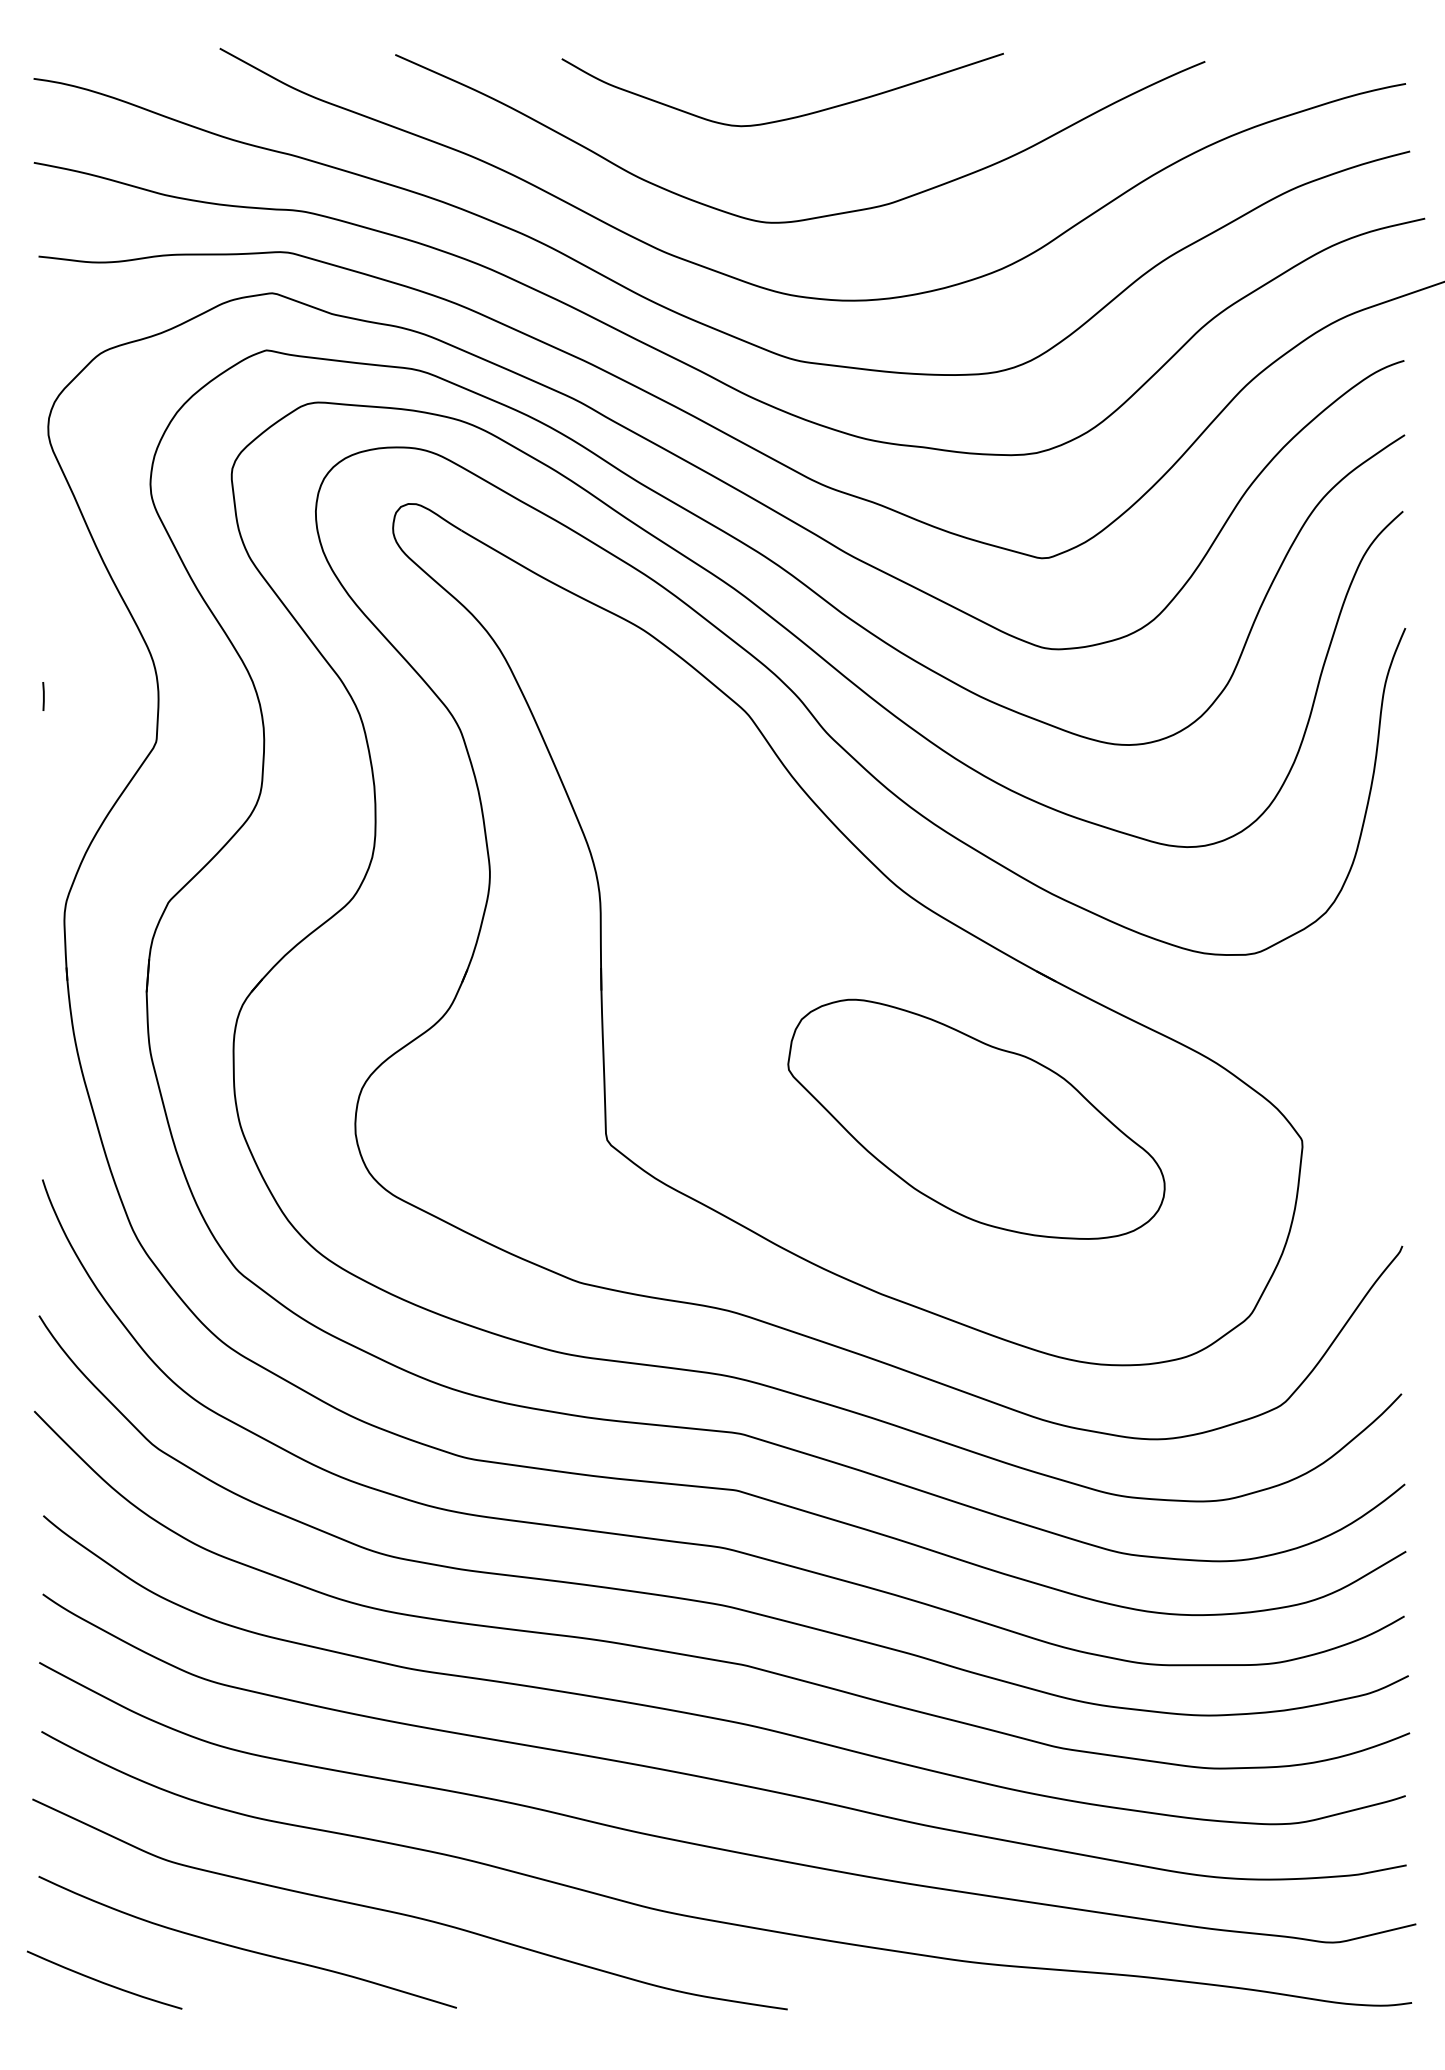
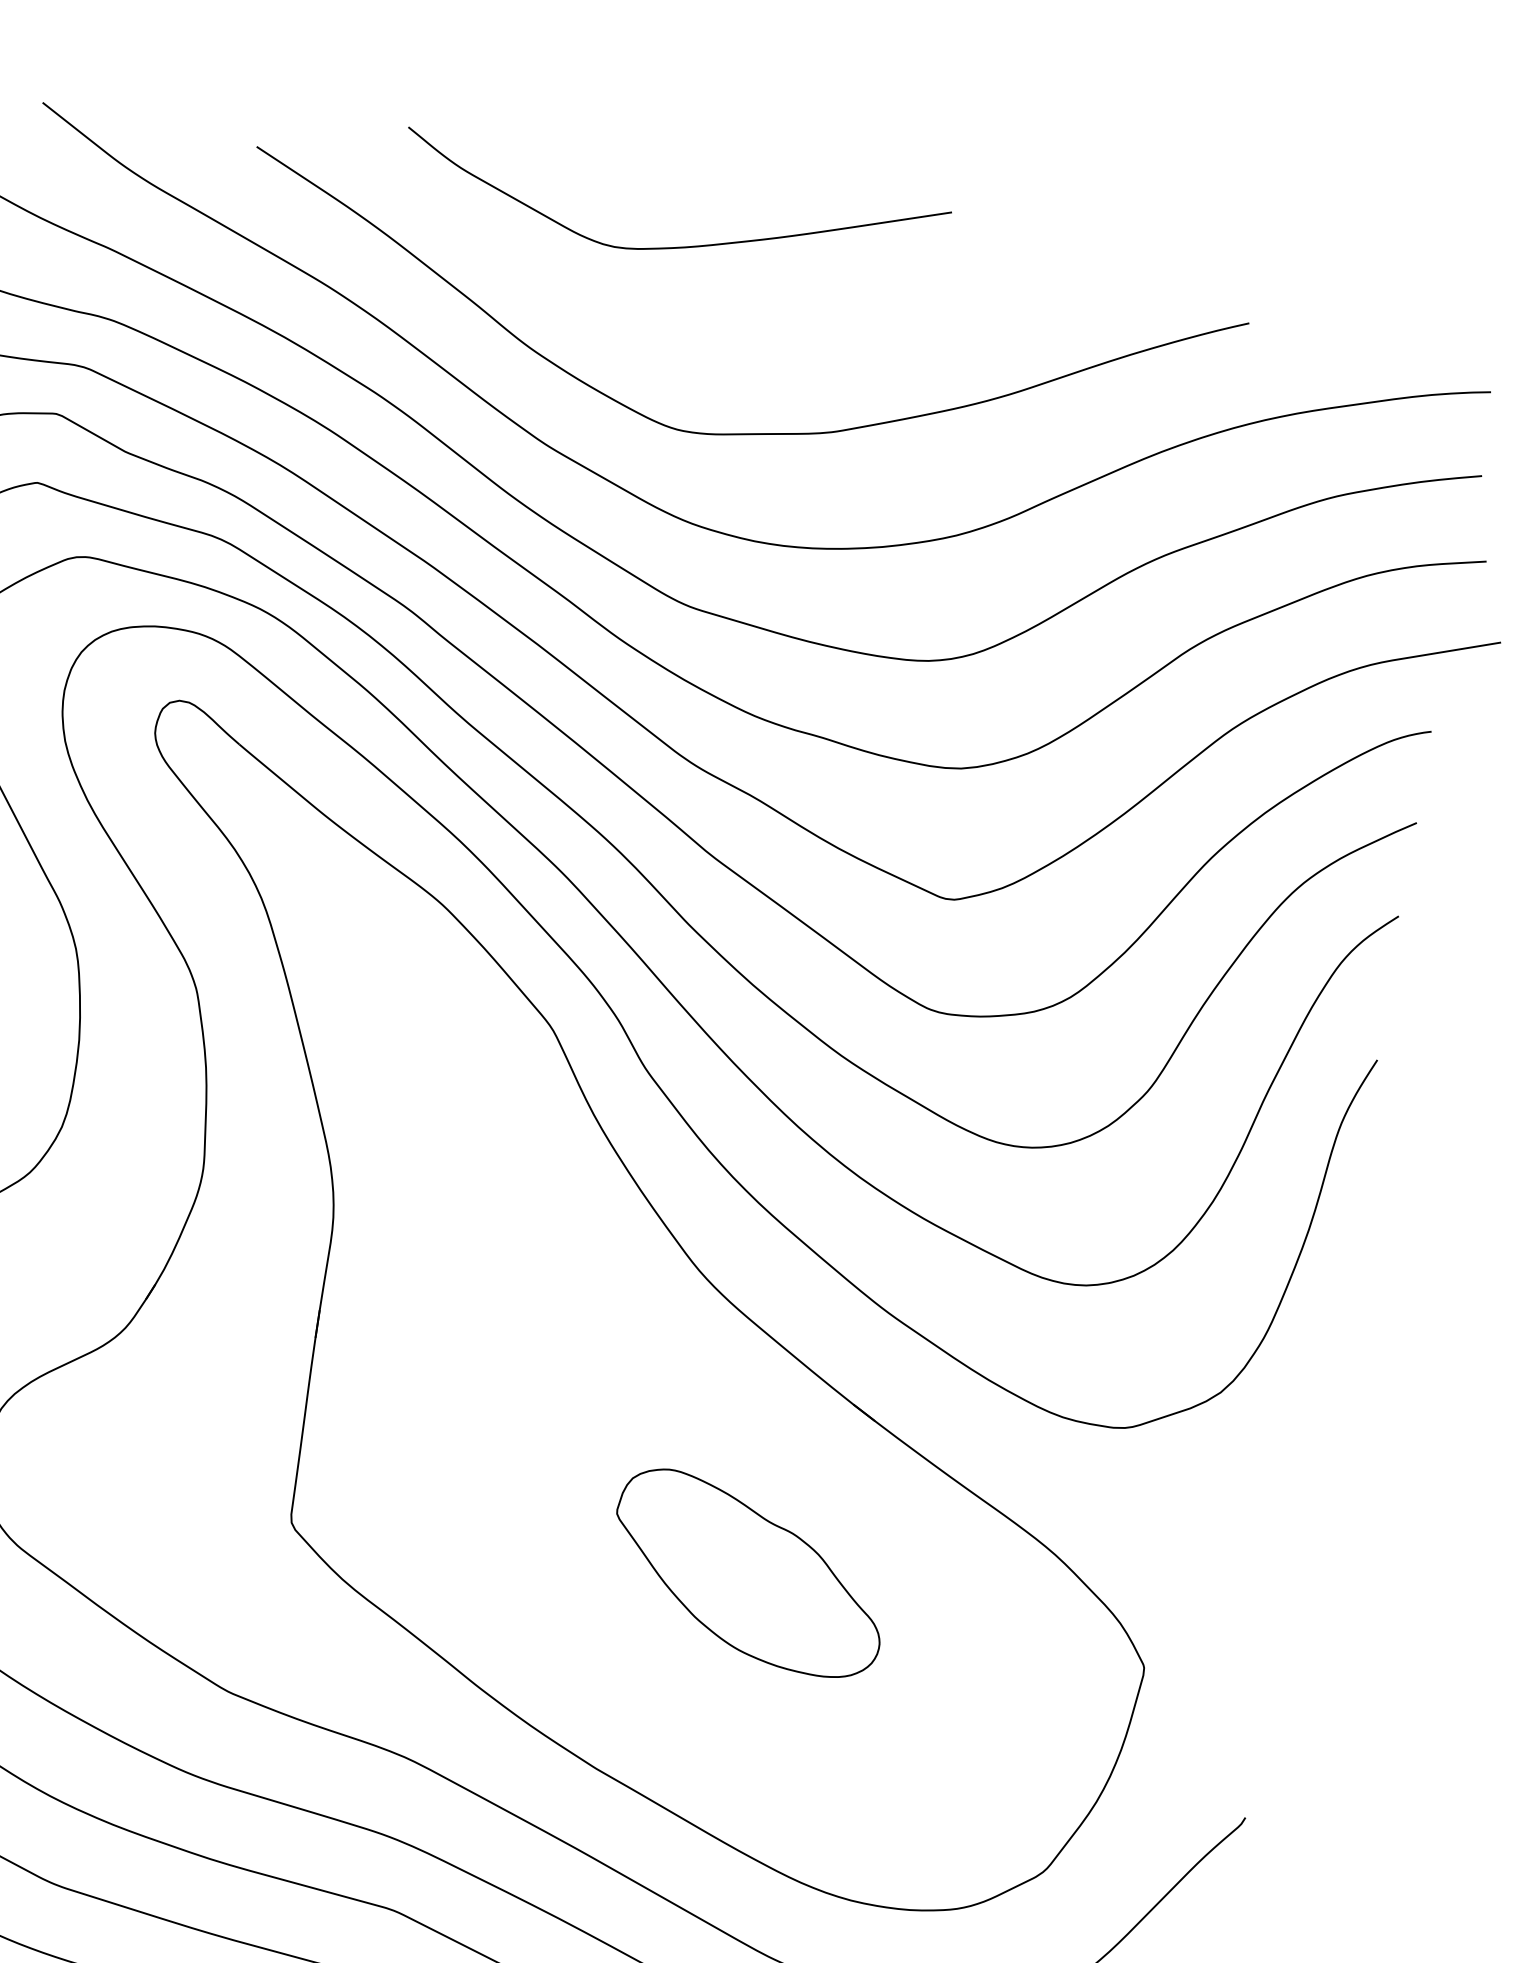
curve: (789, 117) -> (675, 246), moved
part: (976, 1118) -> (749, 1572), size x0.6

